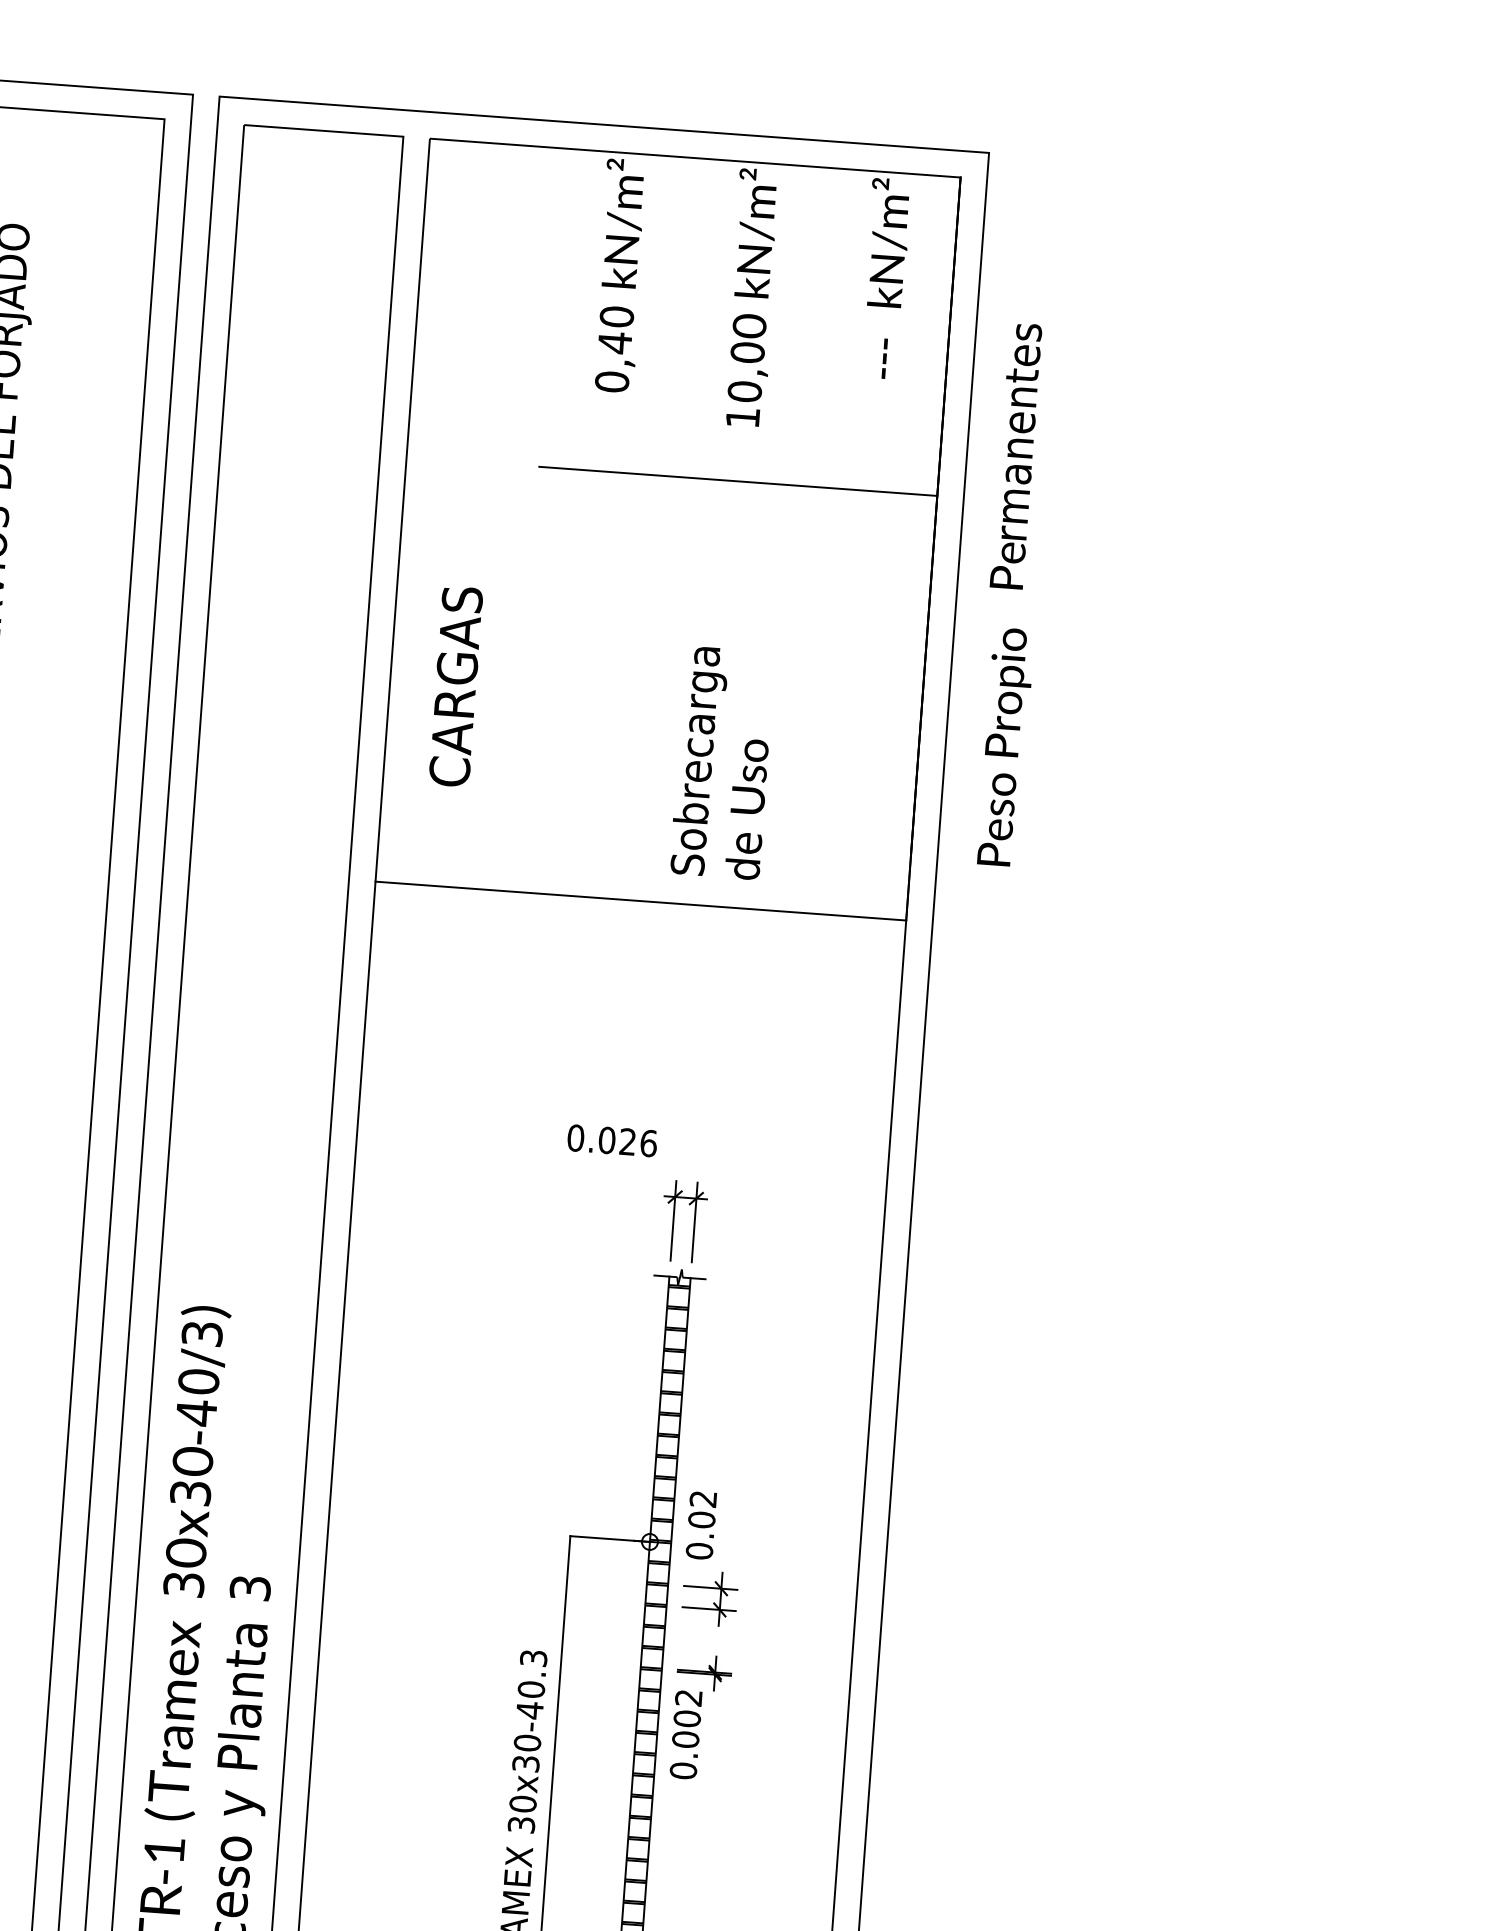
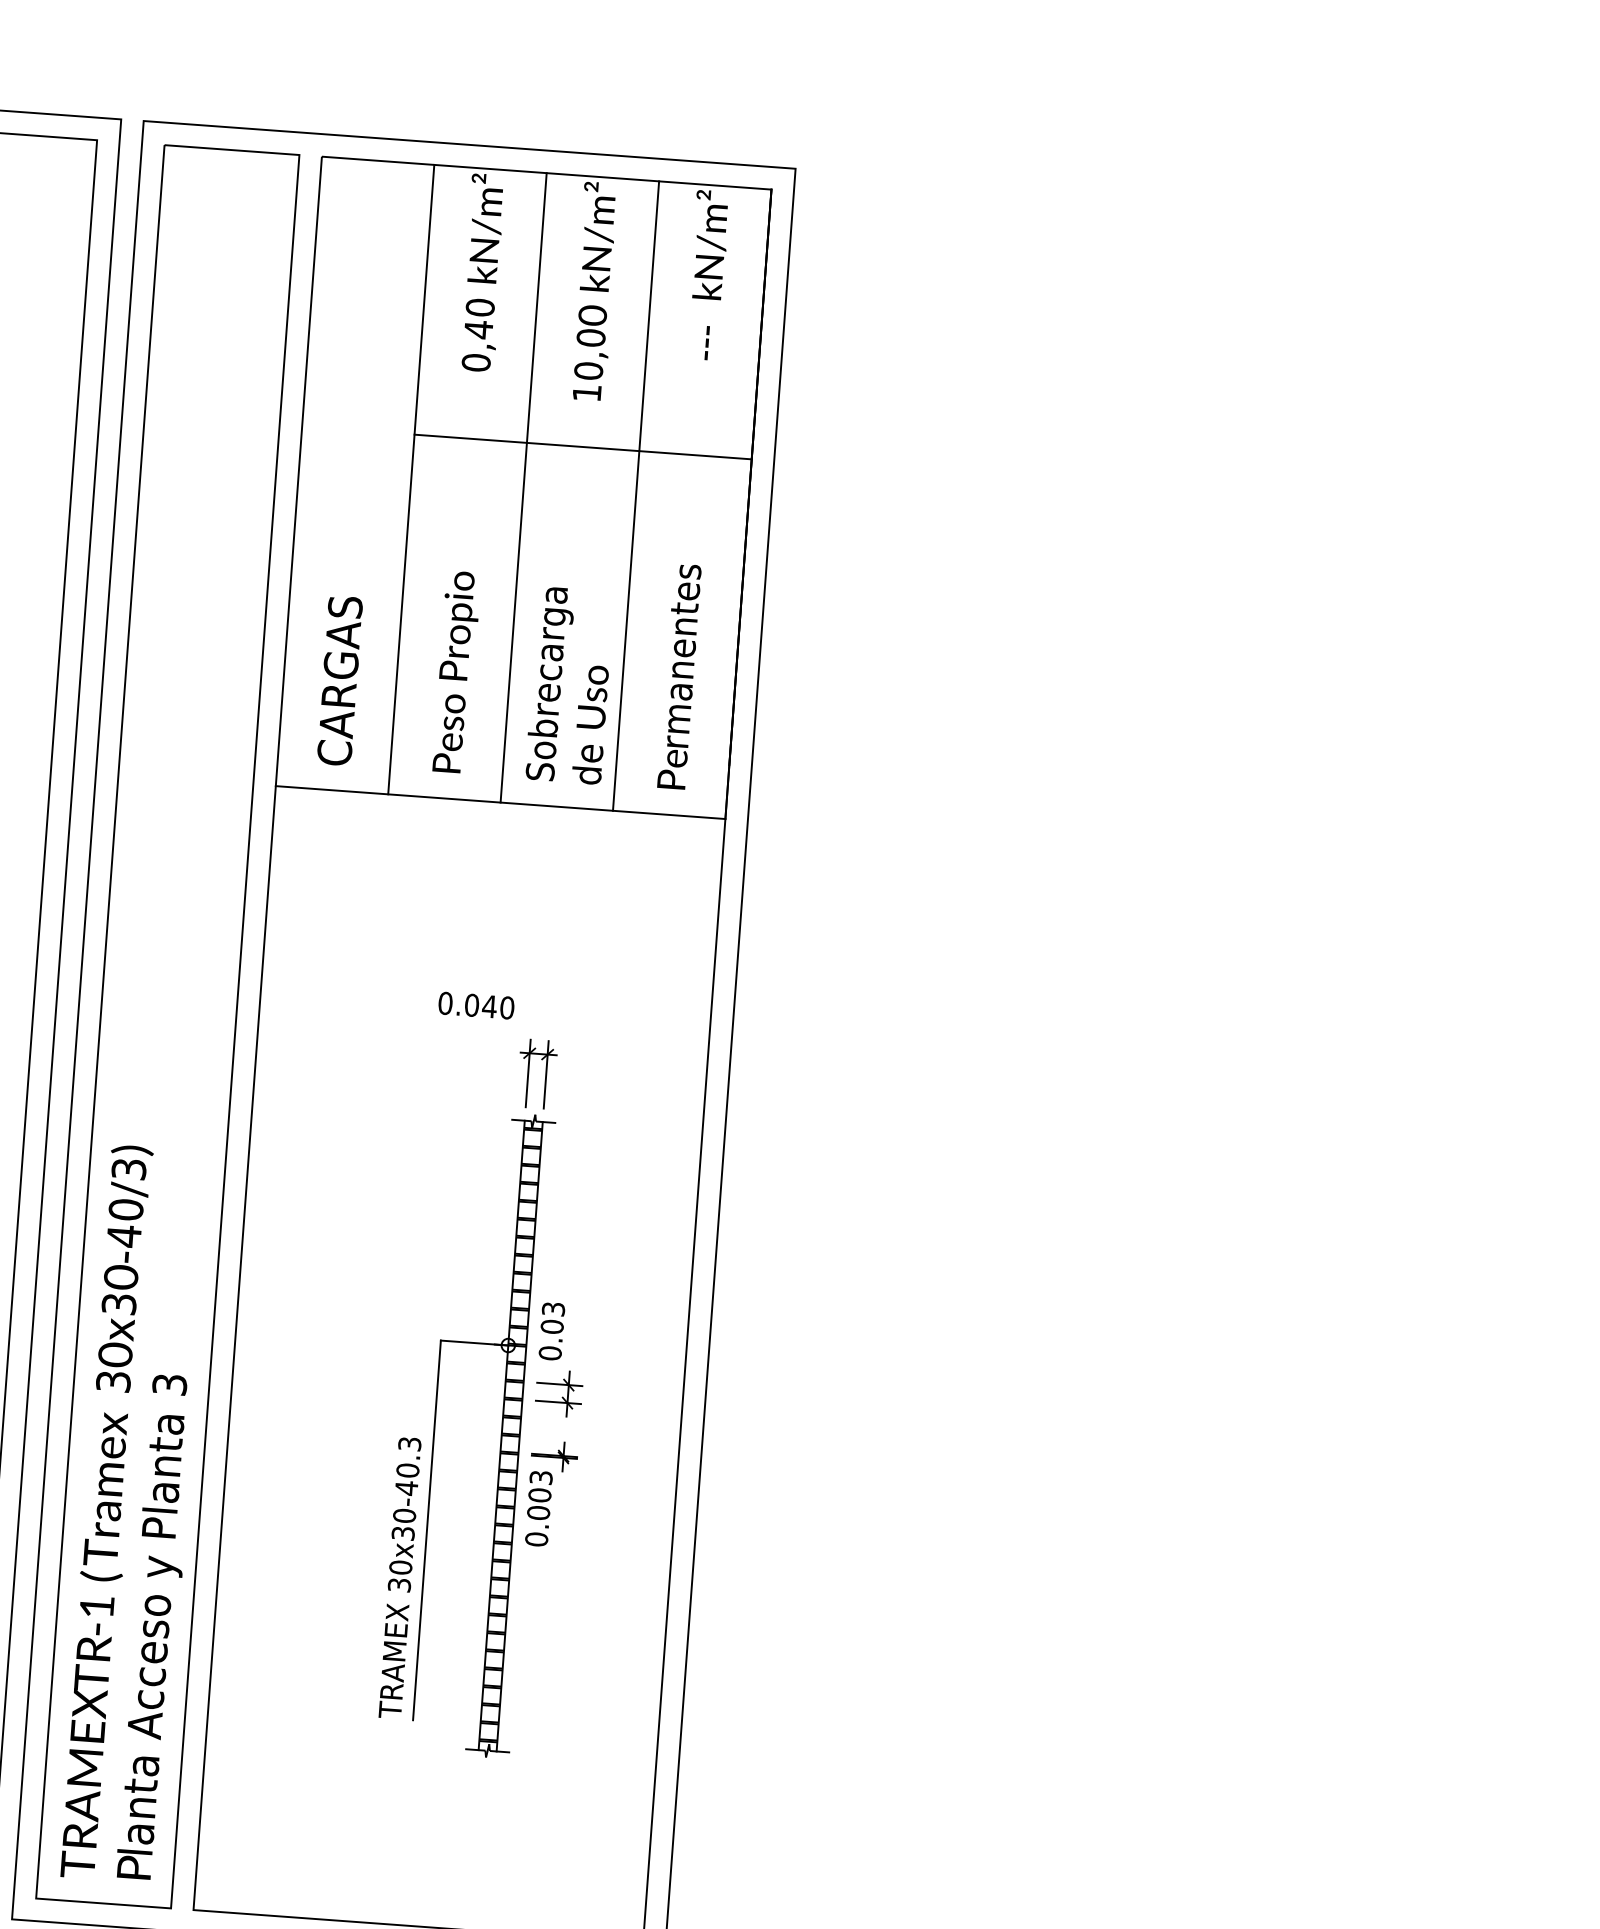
text: (1016, 455) -> (679, 676), moved
line: (535, 519) -> (411, 479), added
line: (667, 529) -> (523, 487), added
line: (800, 538) -> (635, 495), added
text: (455, 687) -> (339, 681), moved
text: (1004, 747) -> (455, 672), moved
text: (637, 1142) -> (497, 1007), 0.026 -> 0.040
text: (703, 1499) -> (553, 1309), 0.02 -> 0.03
text: (687, 1698) -> (540, 1478), 0.002 -> 0.003

